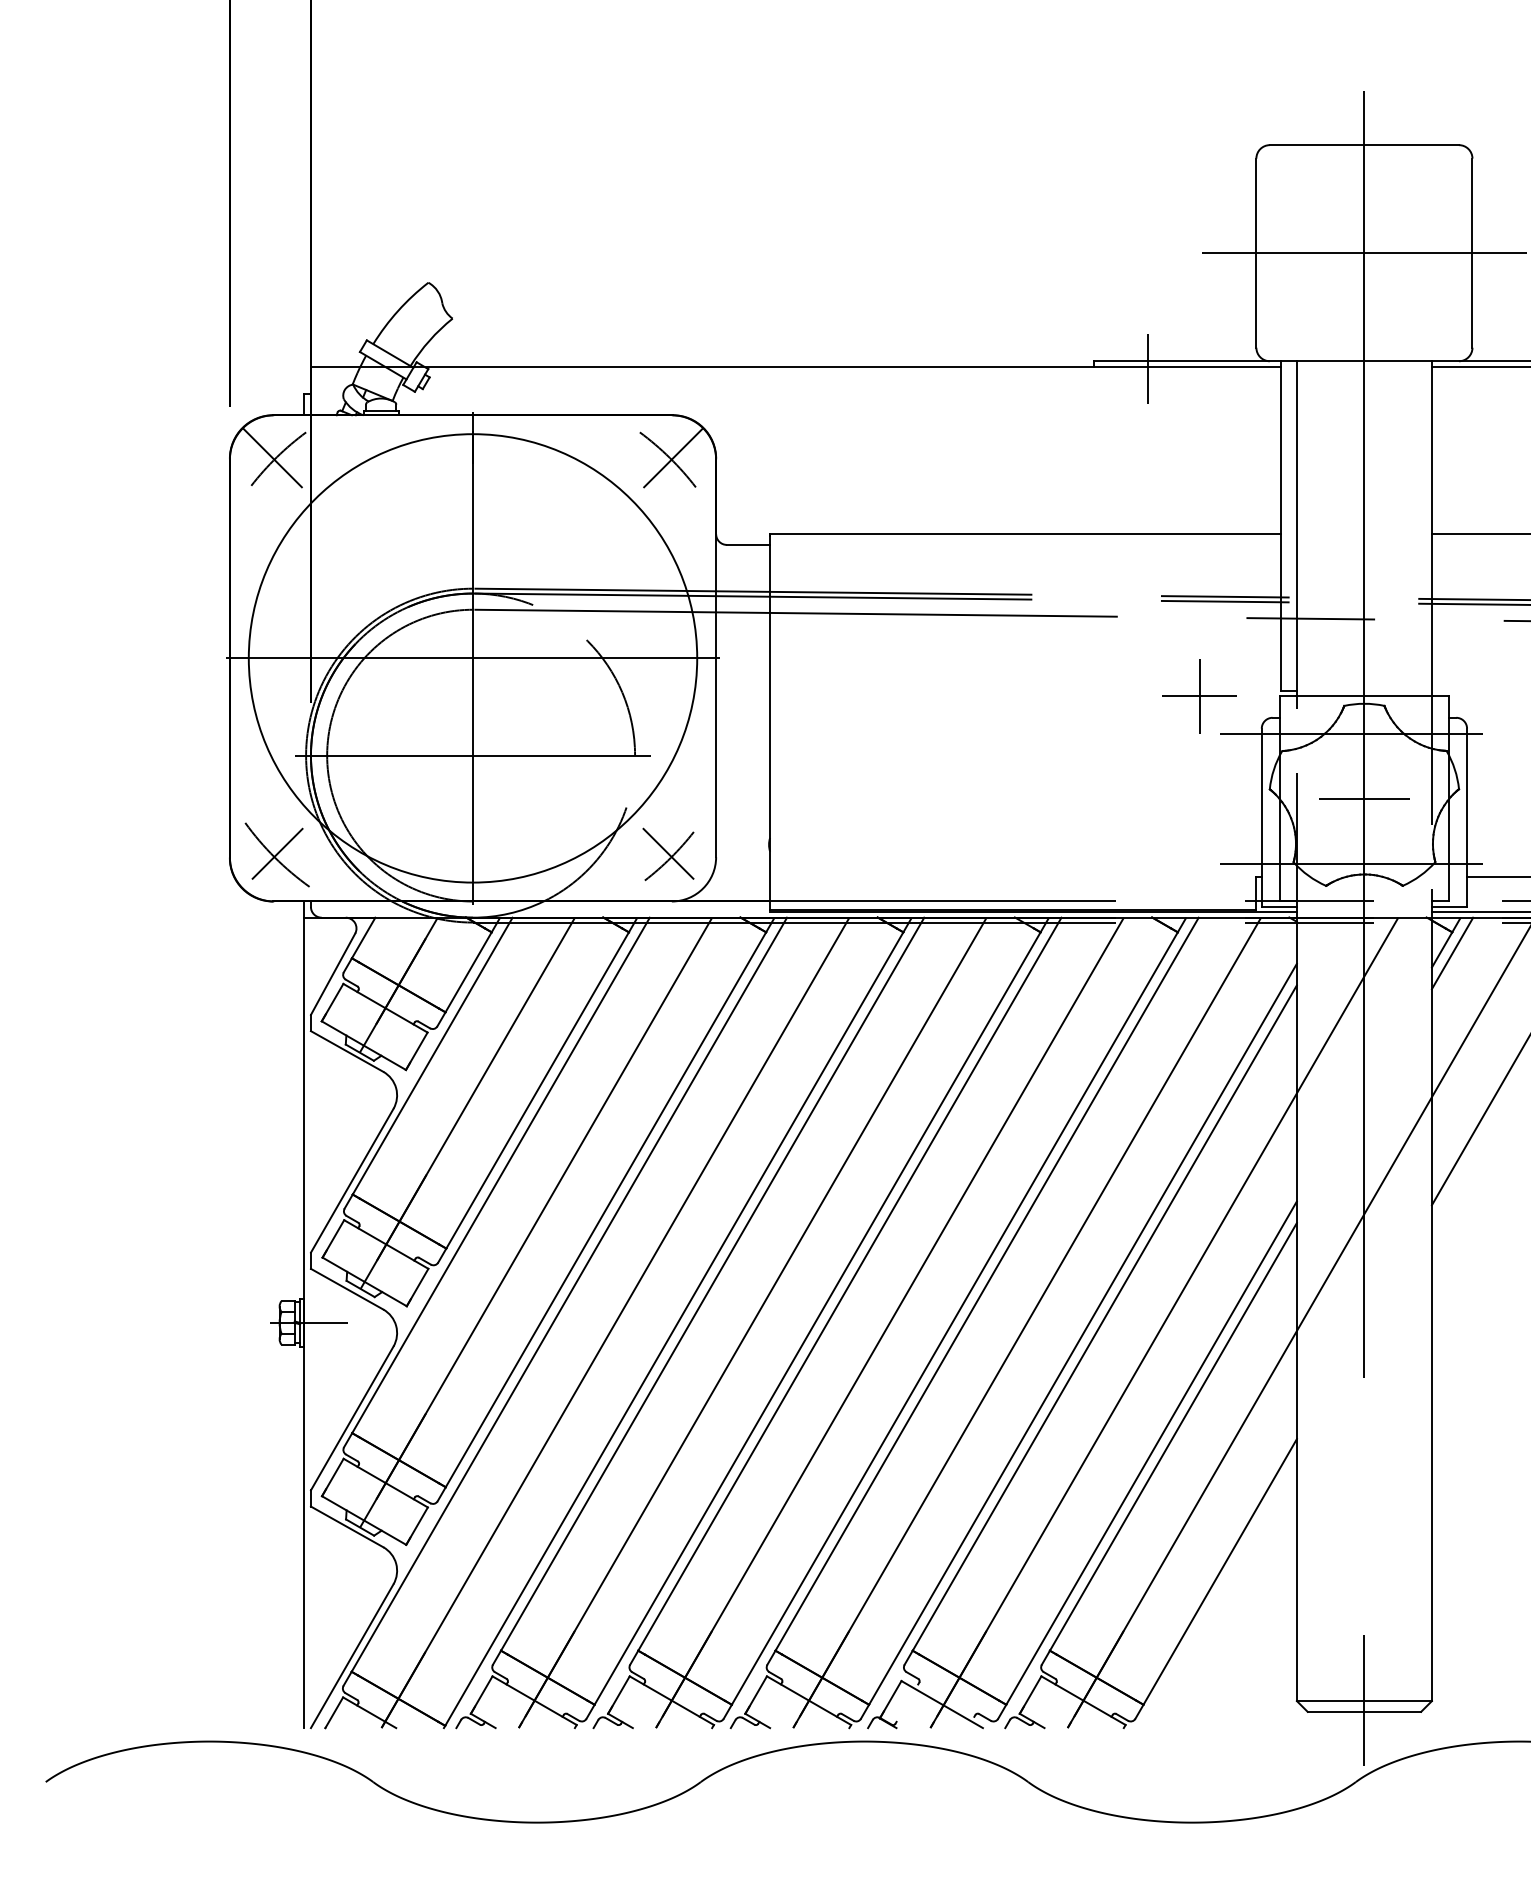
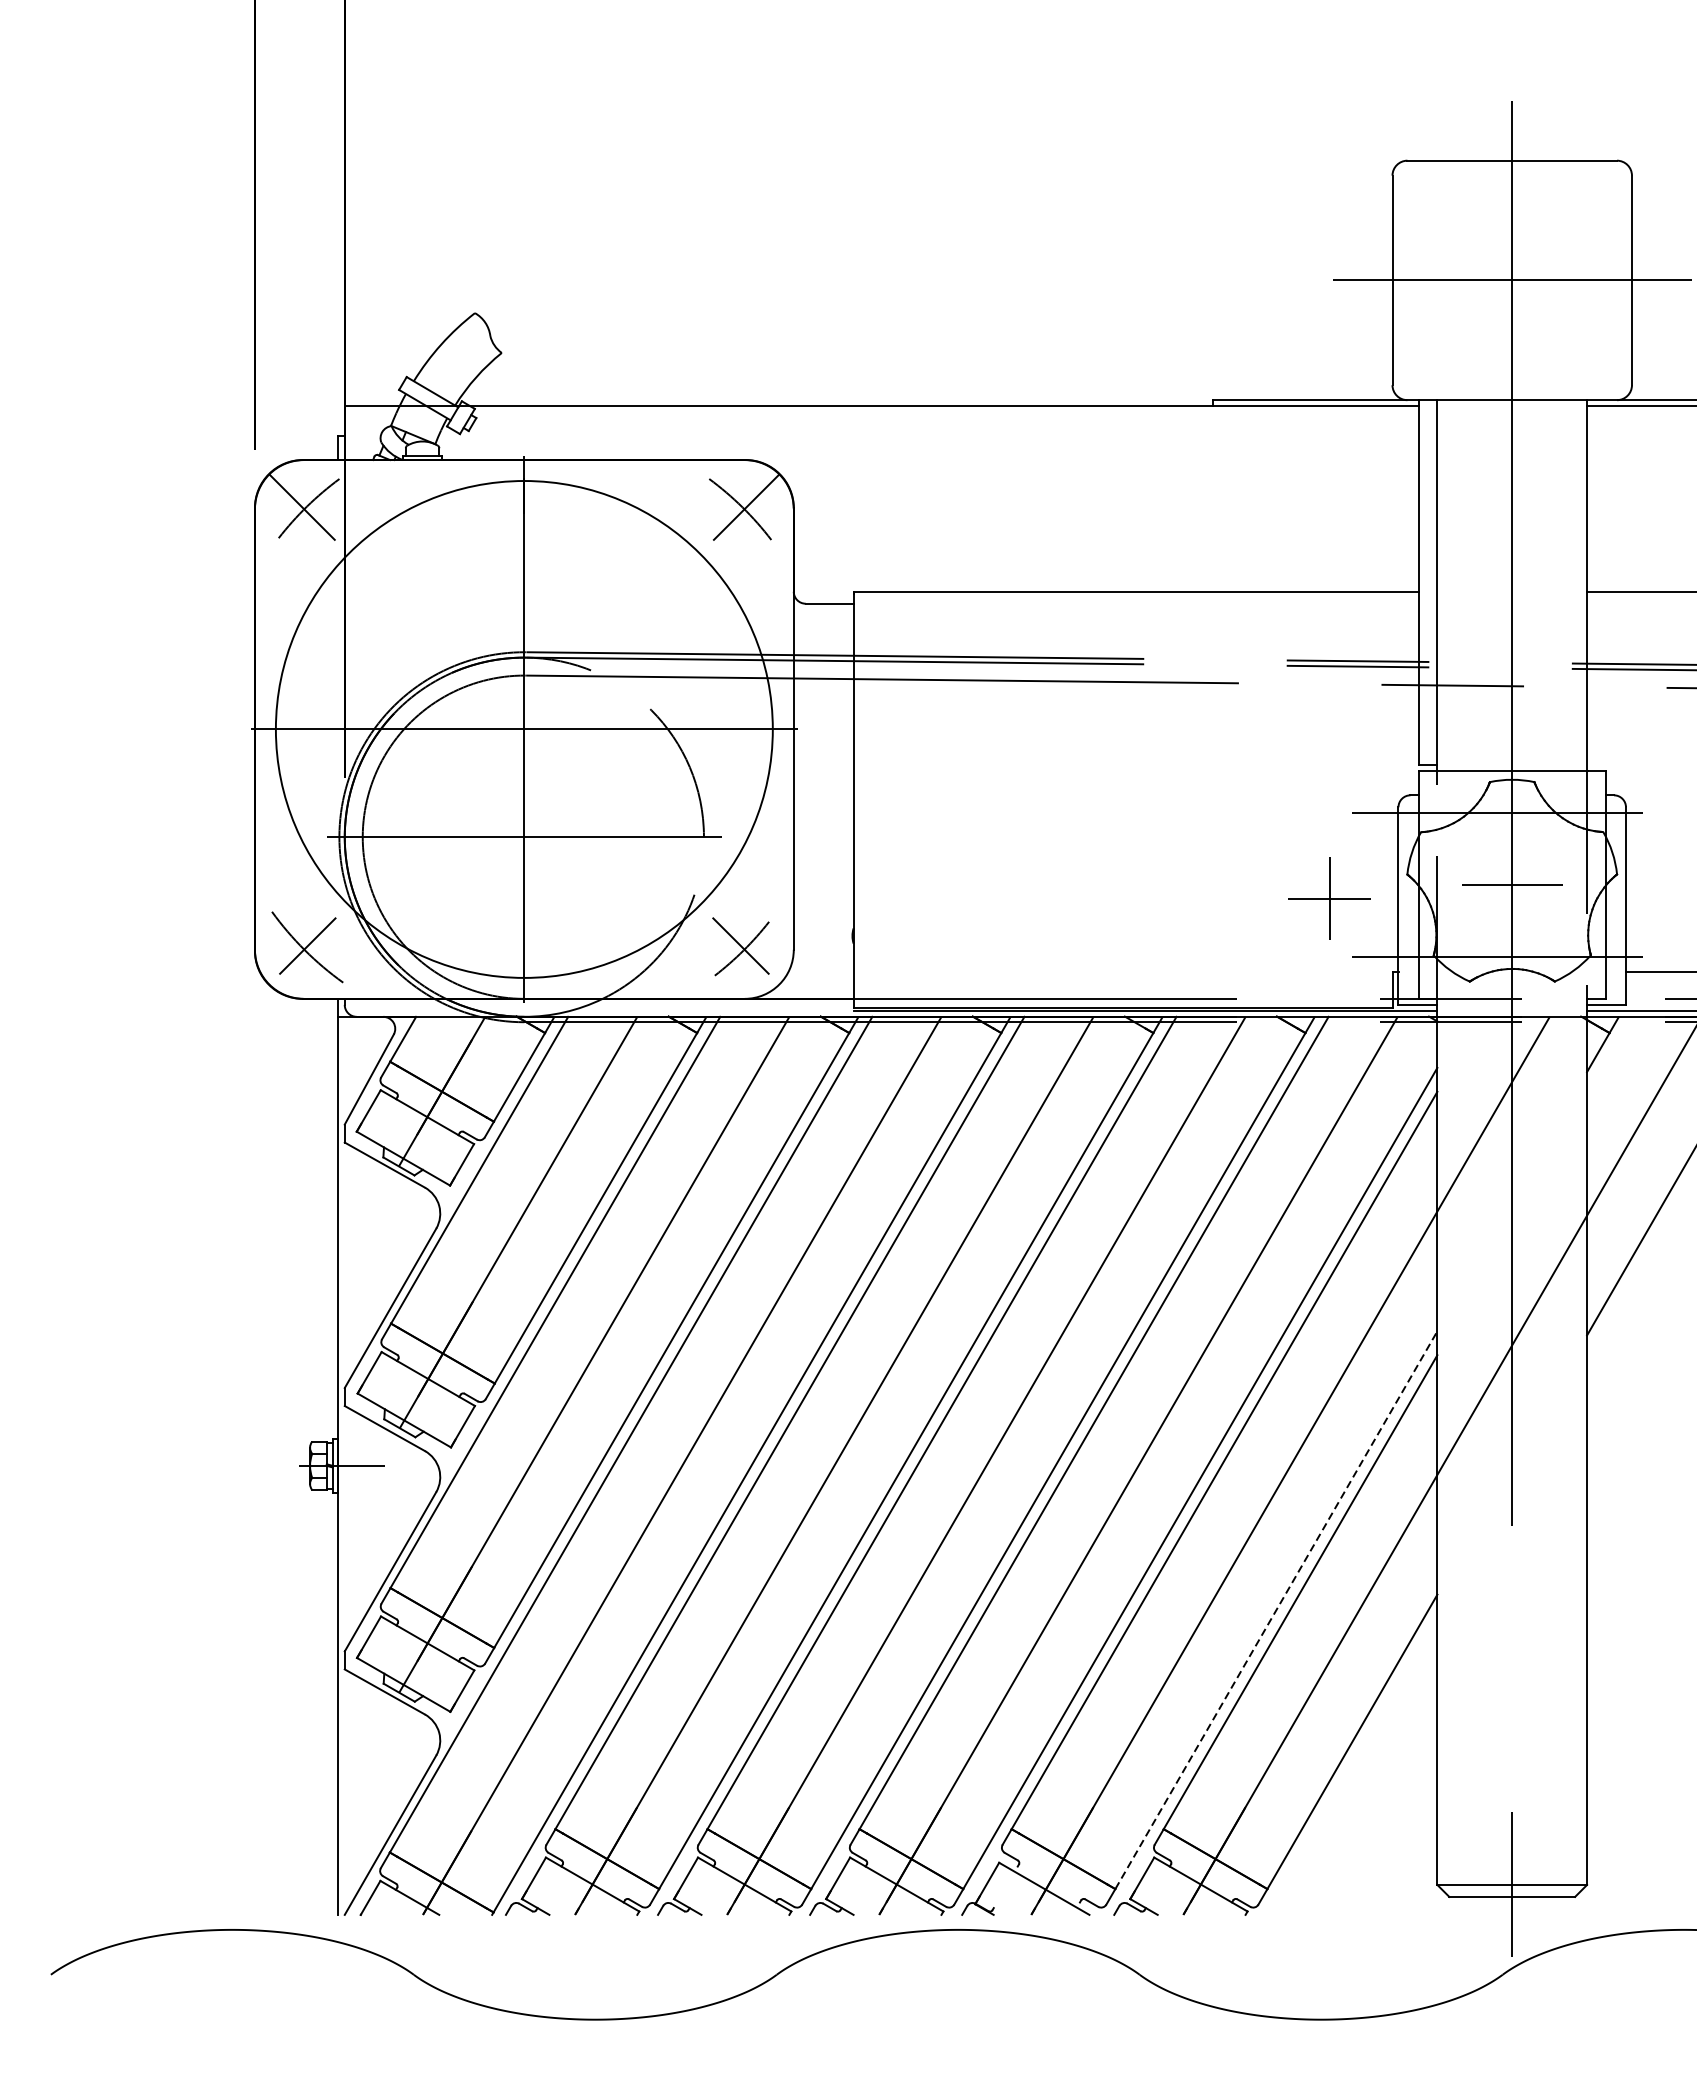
line: (1148, 369) -> (1272, 409), removed
part: (1199, 696) -> (1329, 899), moved
line: (1452, 953) -> (1609, 1056), removed
line: (1151, 1453) -> (1276, 1610), solid -> dashed

